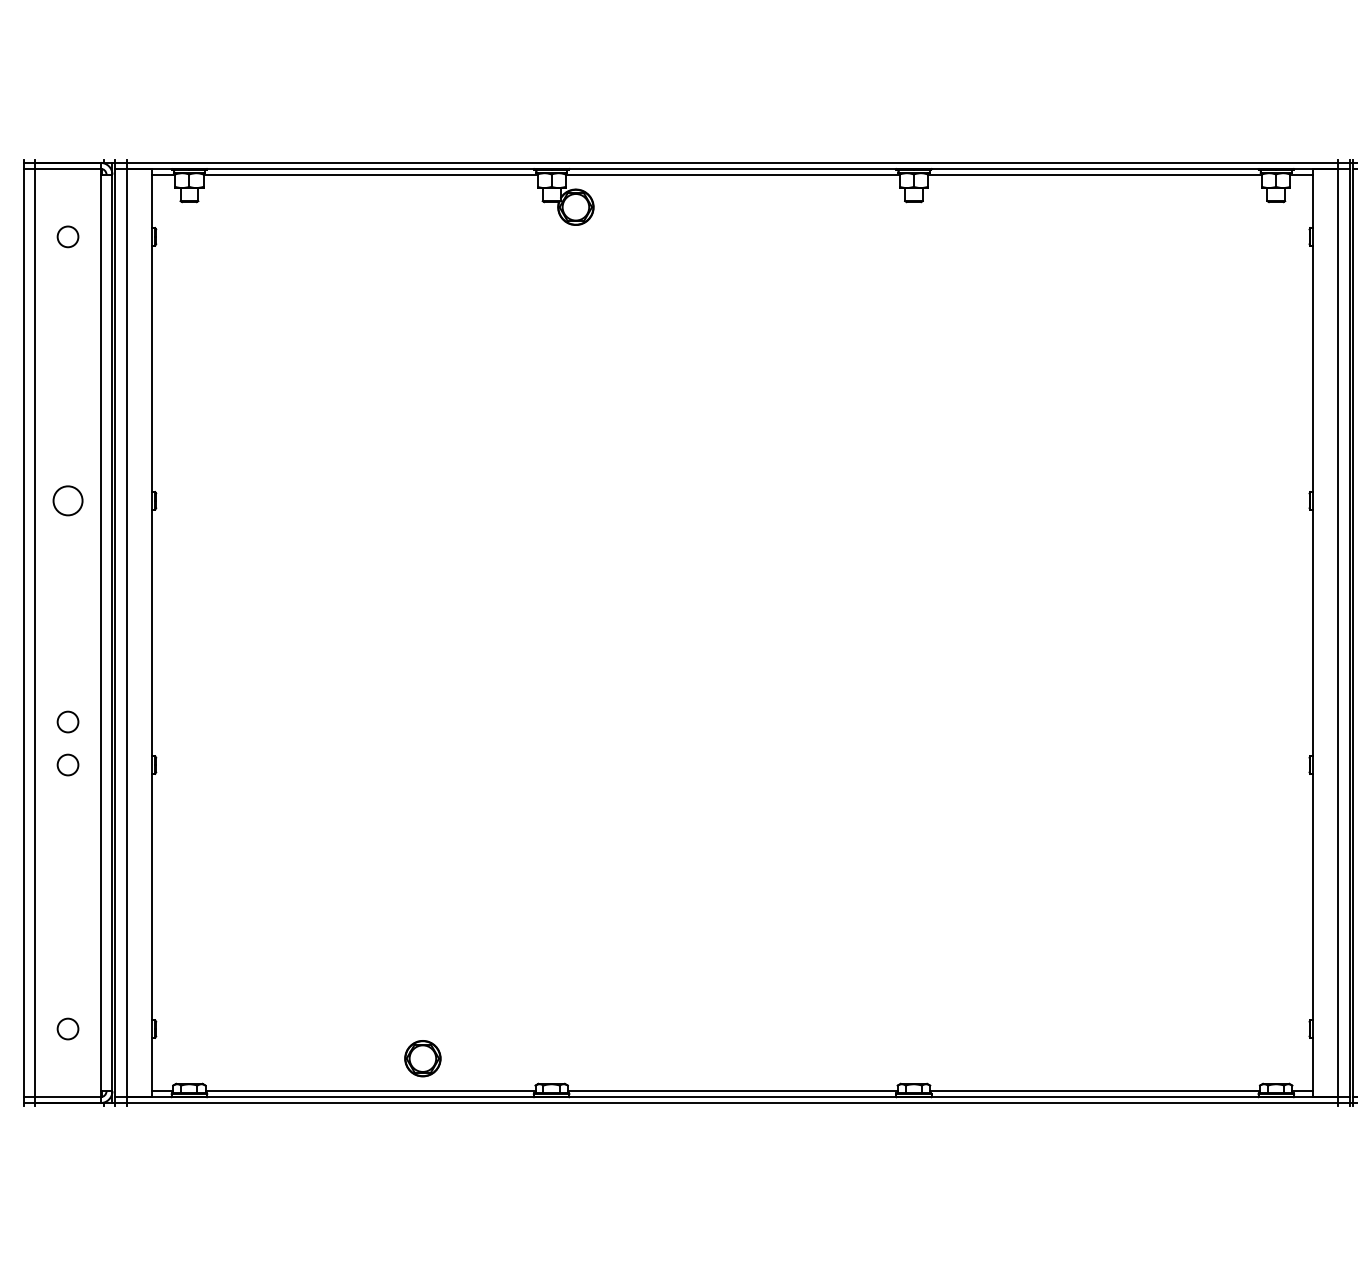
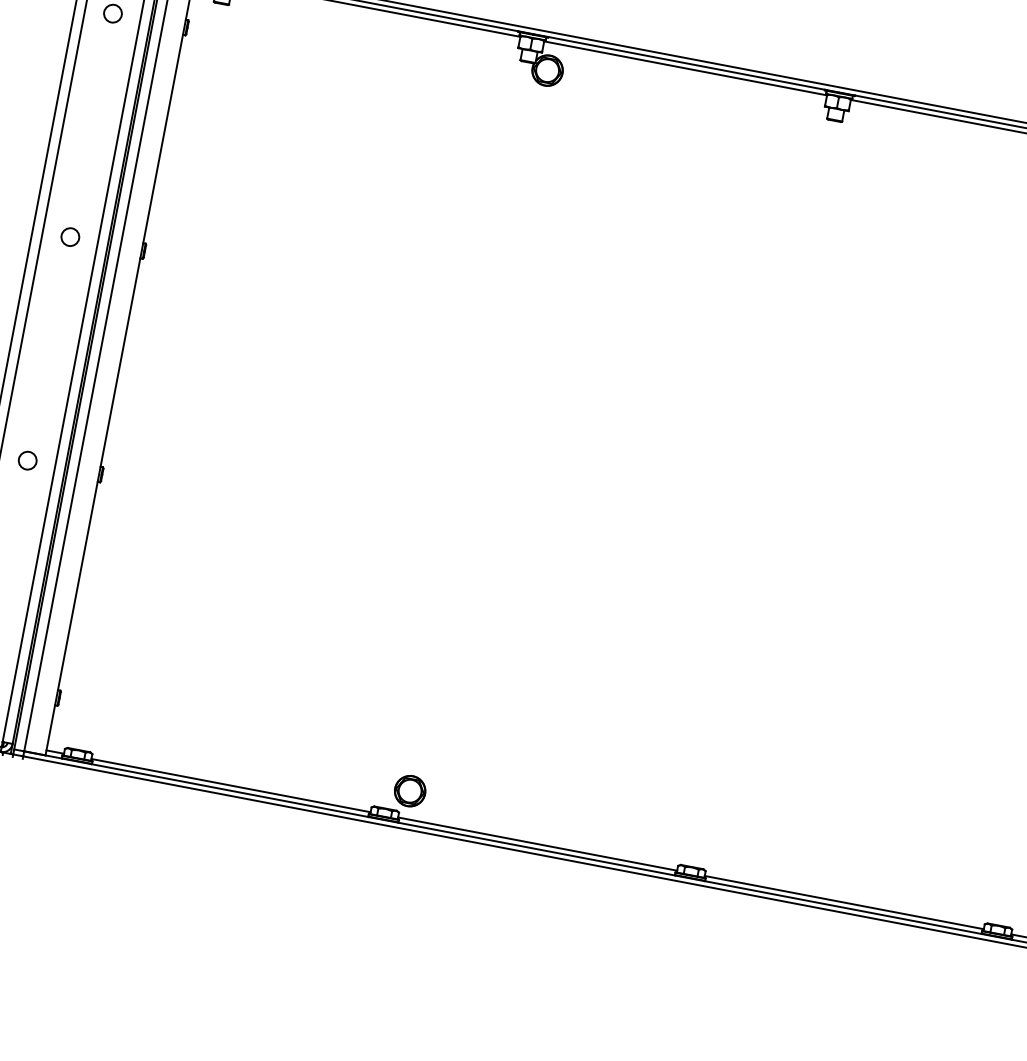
circle: (67, 500) -> (69, 236), size x0.71
circle: (67, 721) -> (34, 423), removed
part: (422, 1058) -> (409, 790), moved

